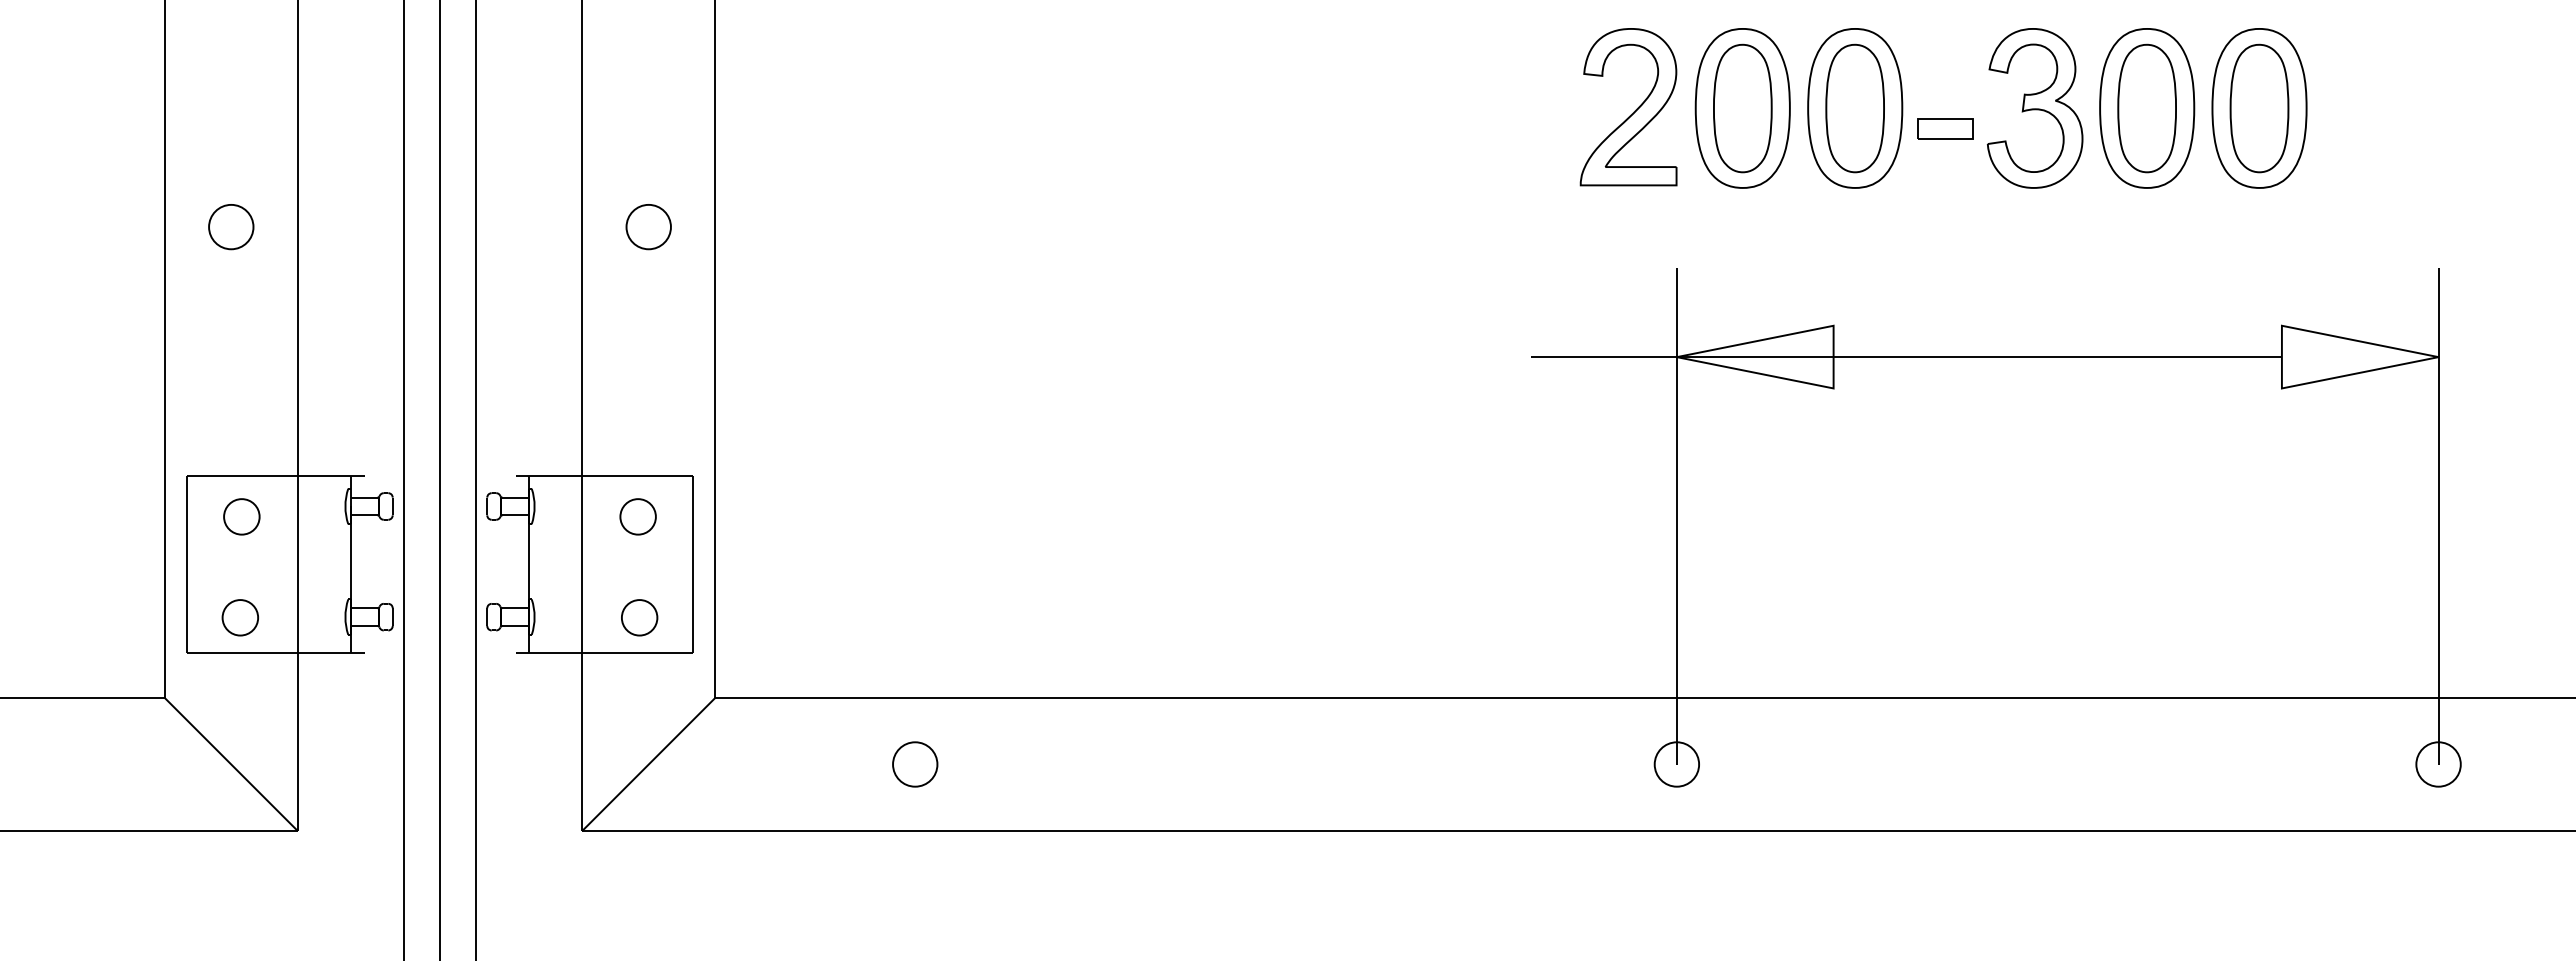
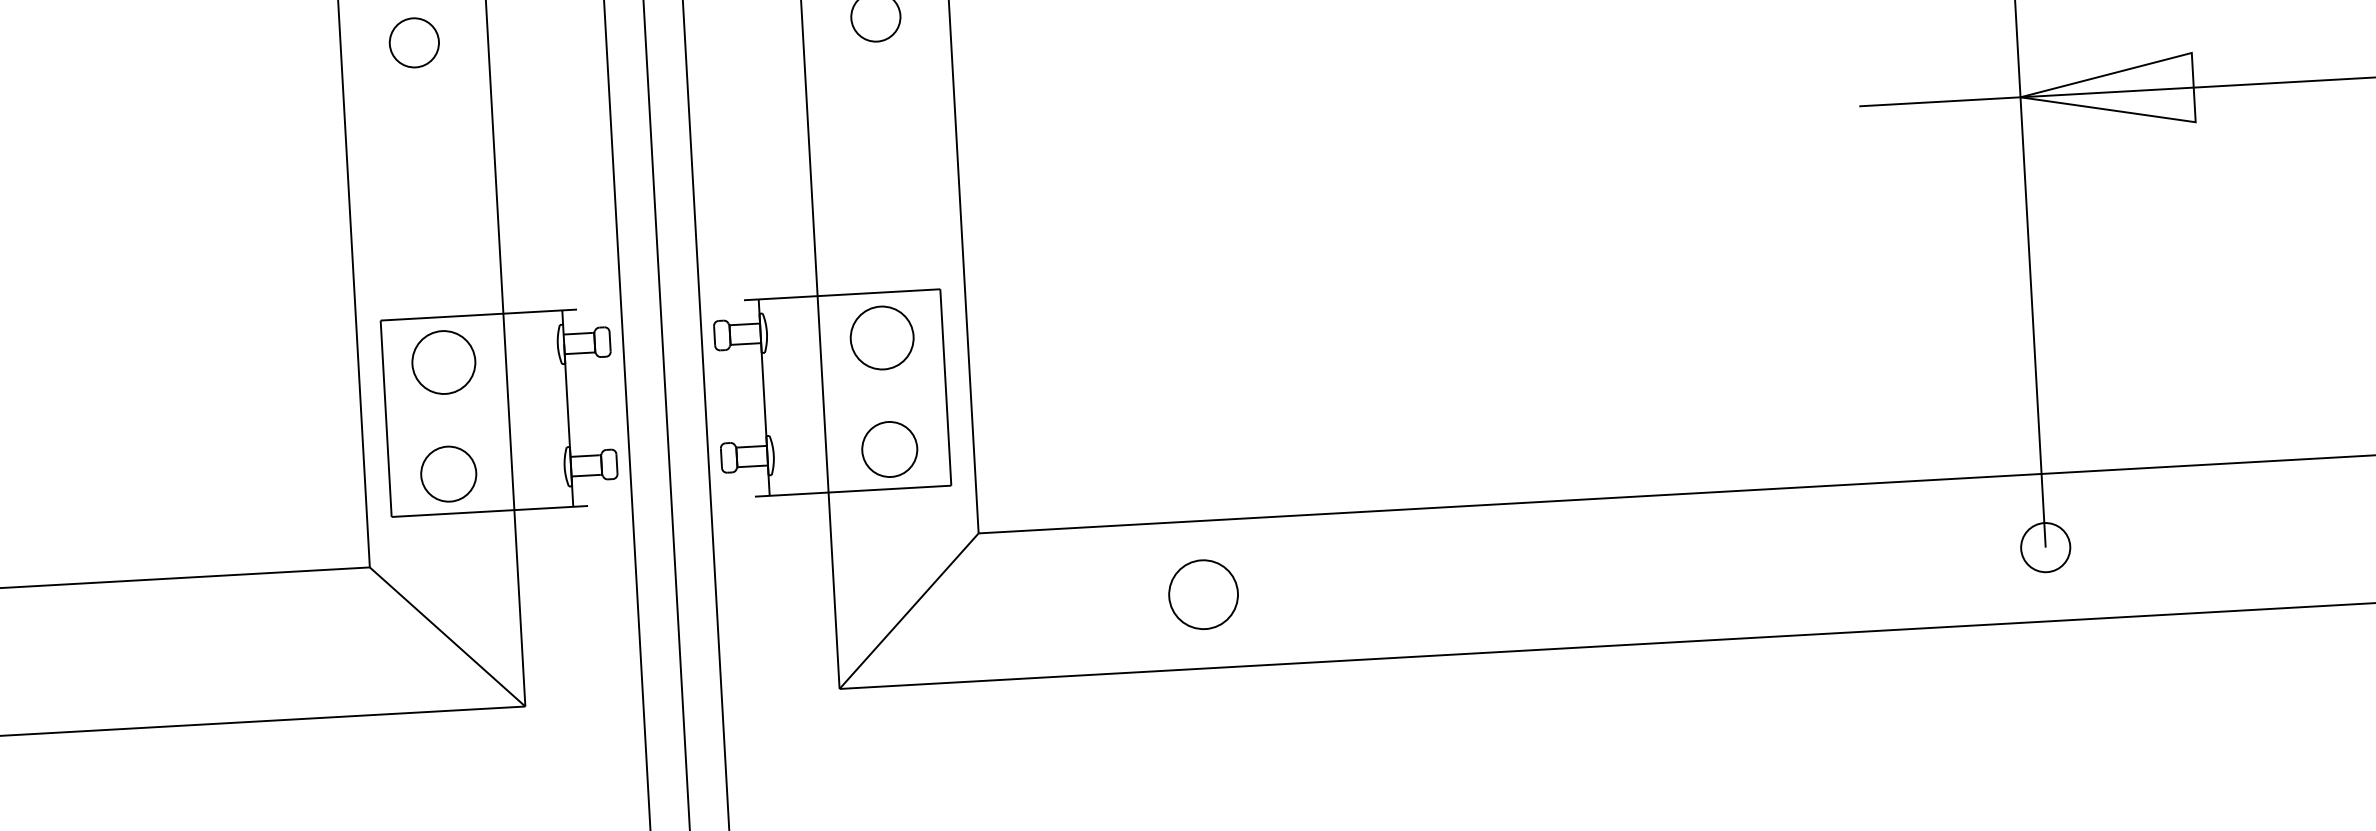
part: (241, 516) -> (443, 362), size x1.6
part: (637, 516) -> (881, 337), size x1.6
part: (239, 617) -> (447, 473), size x1.4
part: (639, 617) -> (889, 449), size x1.4
part: (915, 764) -> (1203, 594), size x1.4

